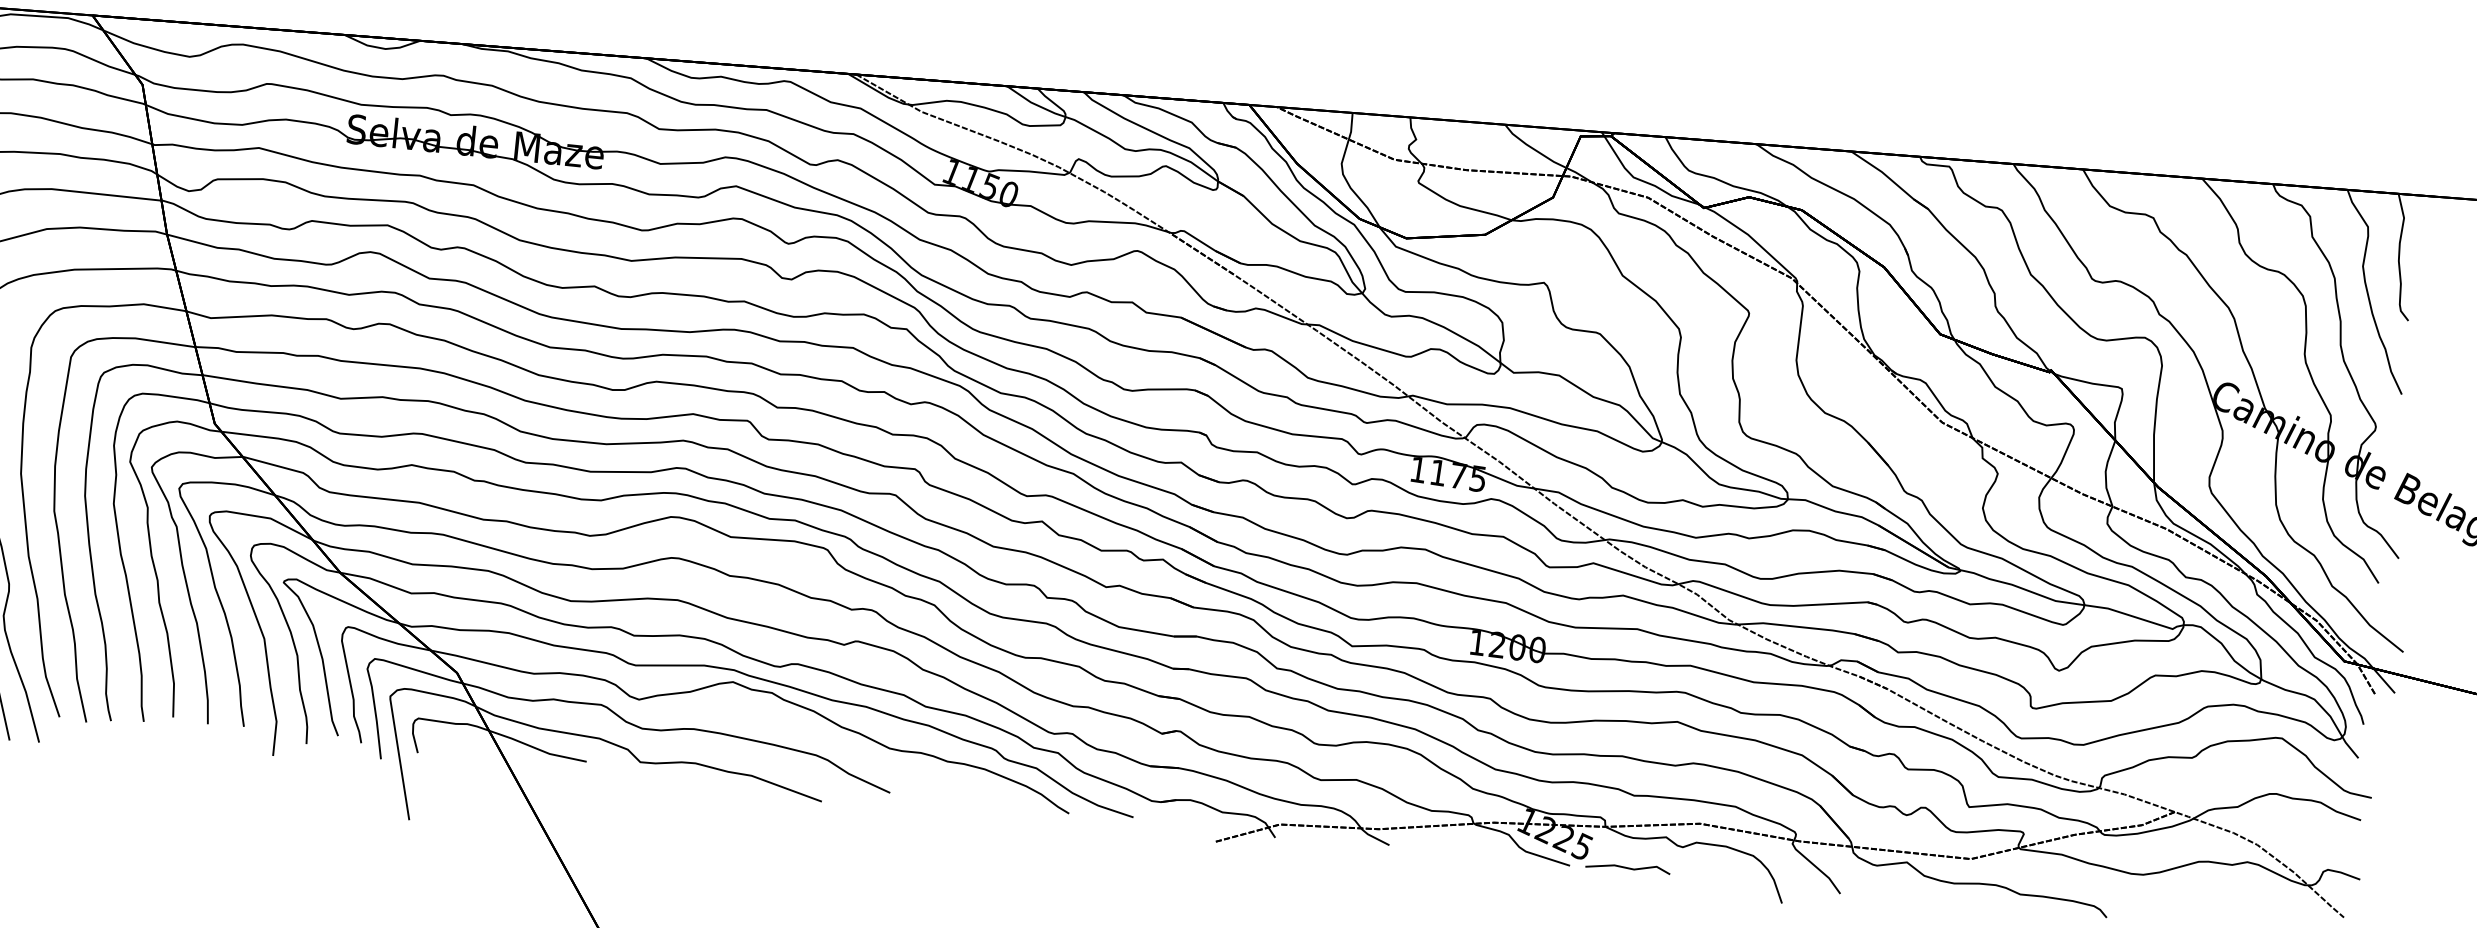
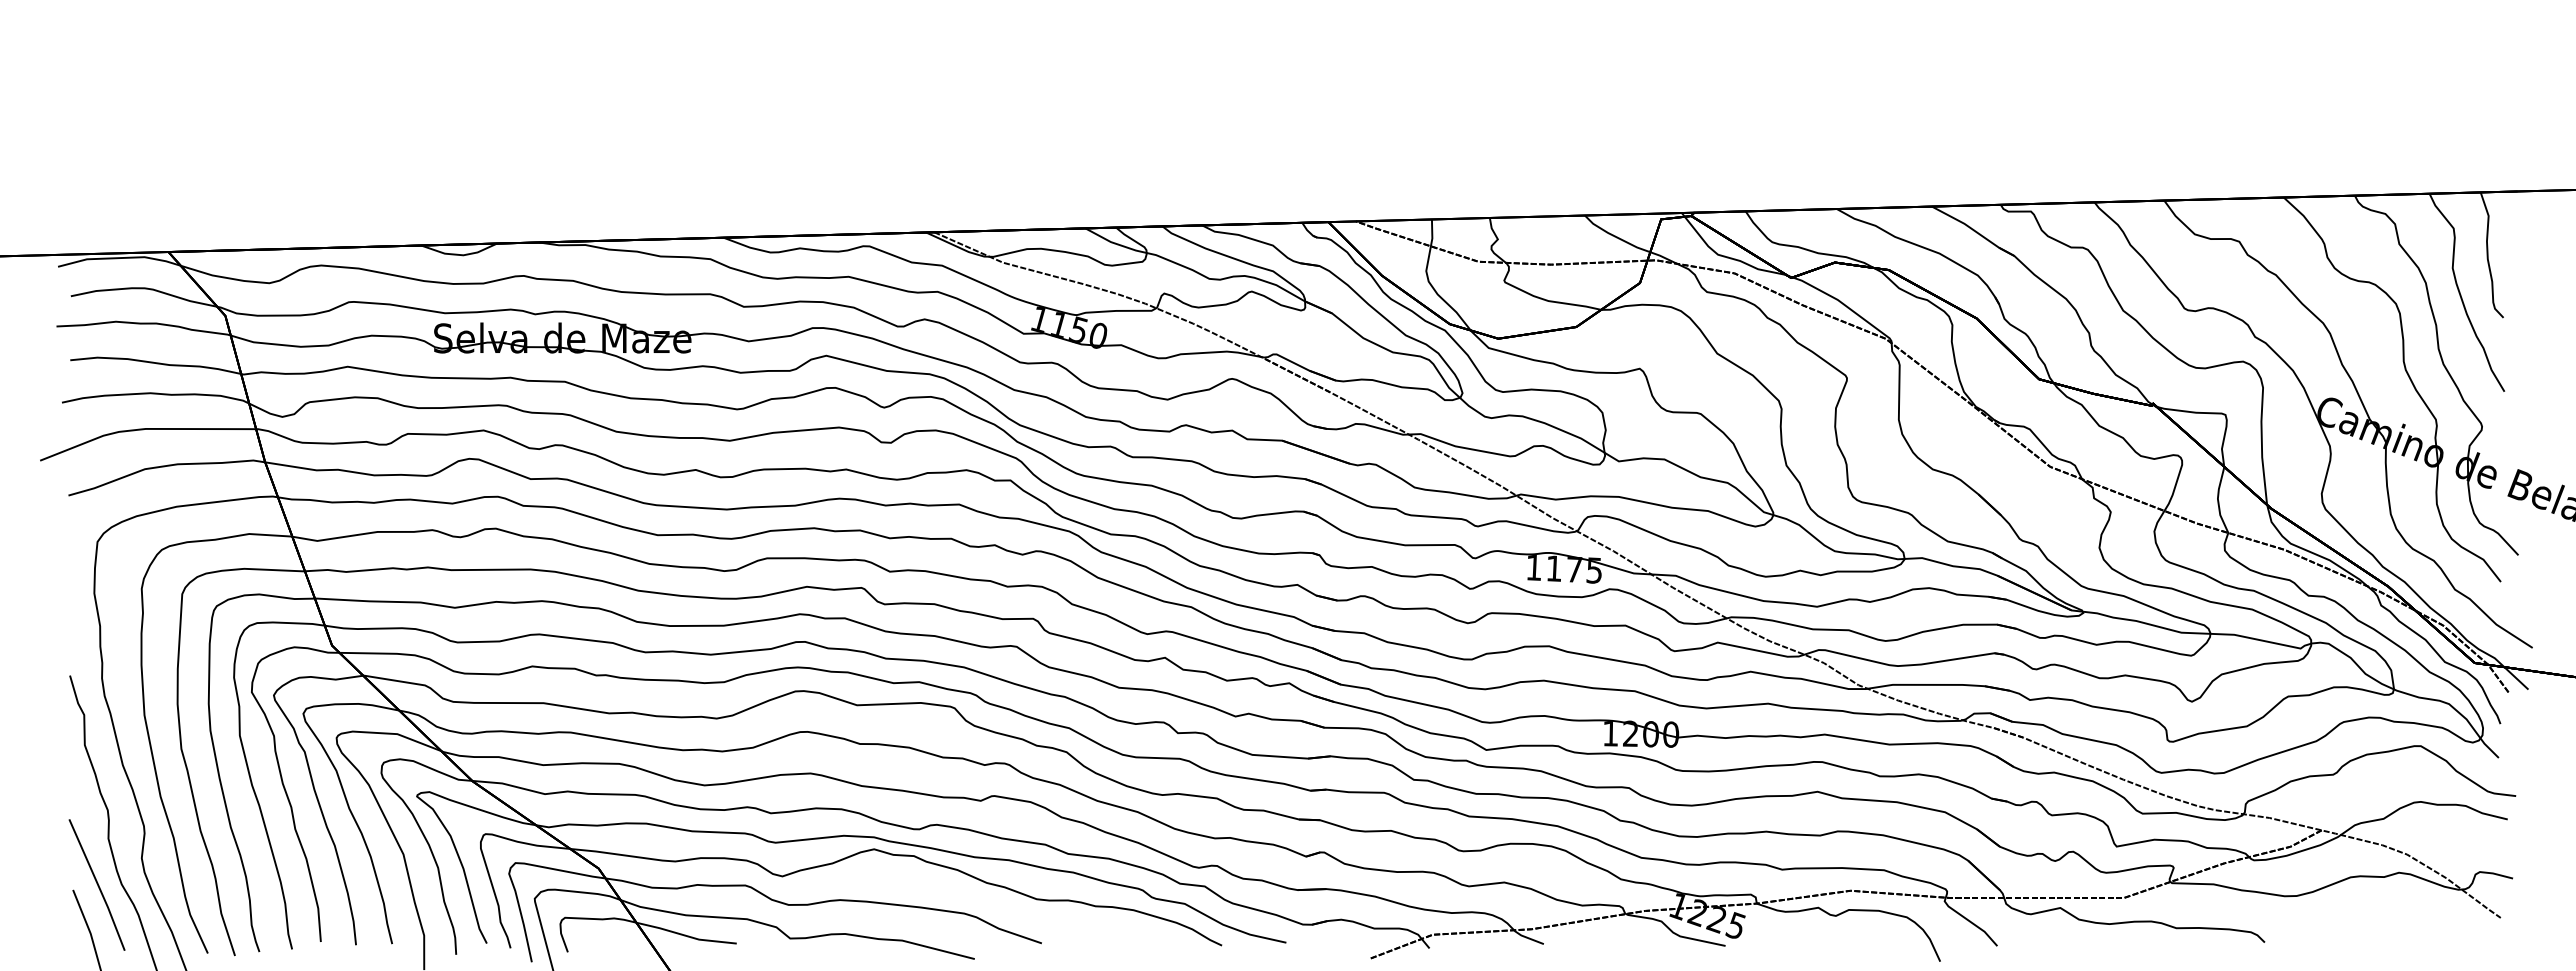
line: (1628, 867) -> (1783, 941), removed

